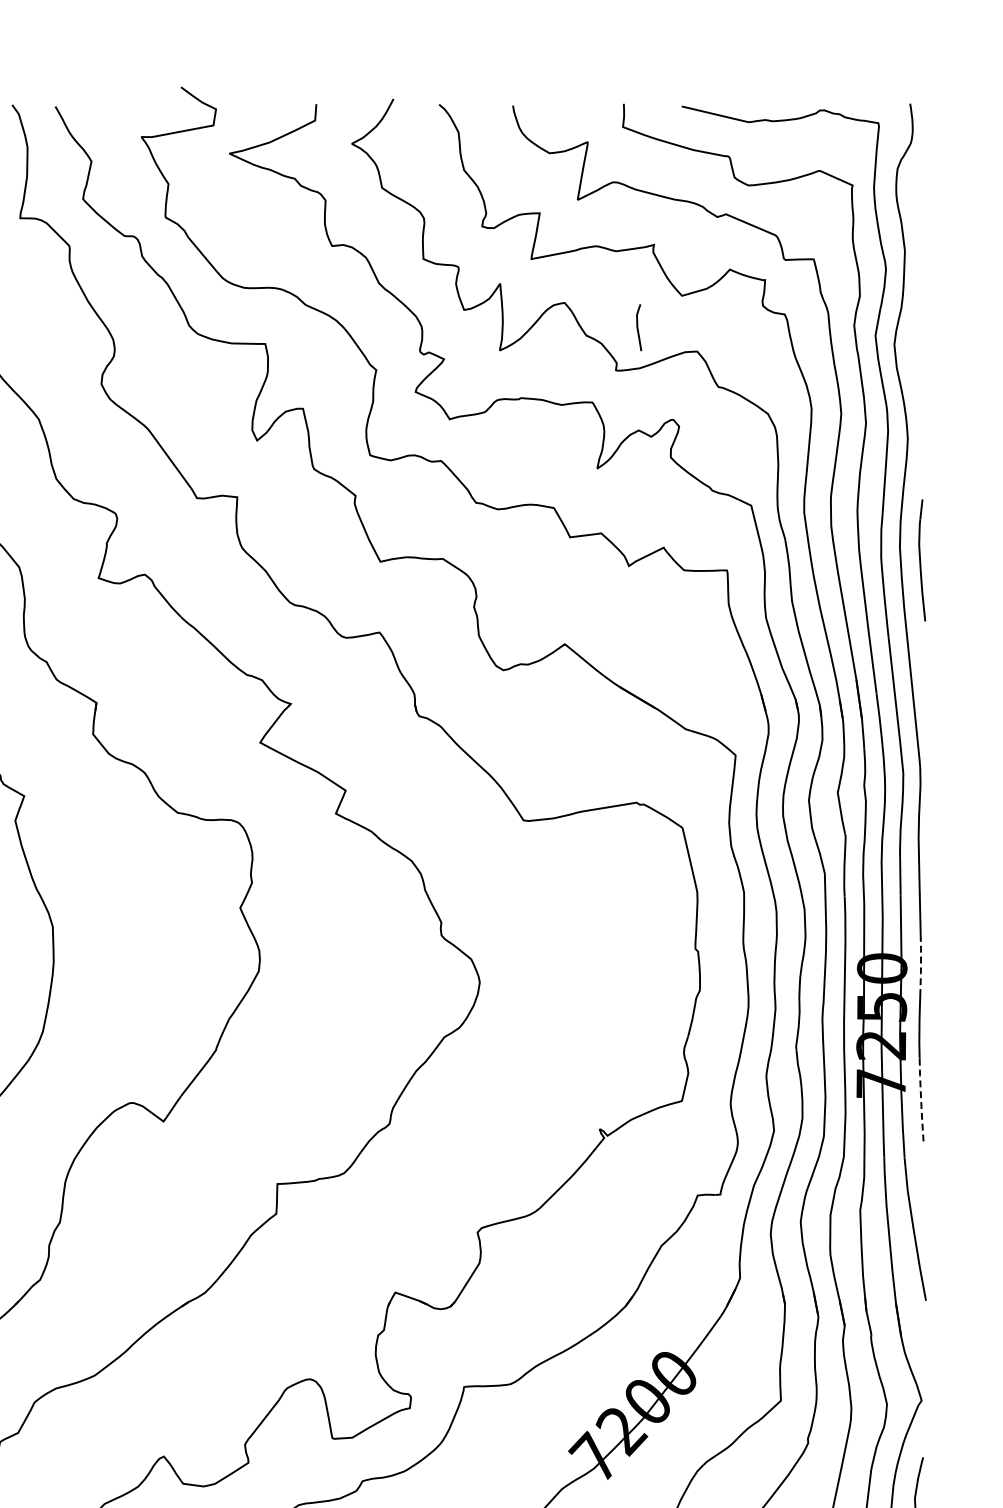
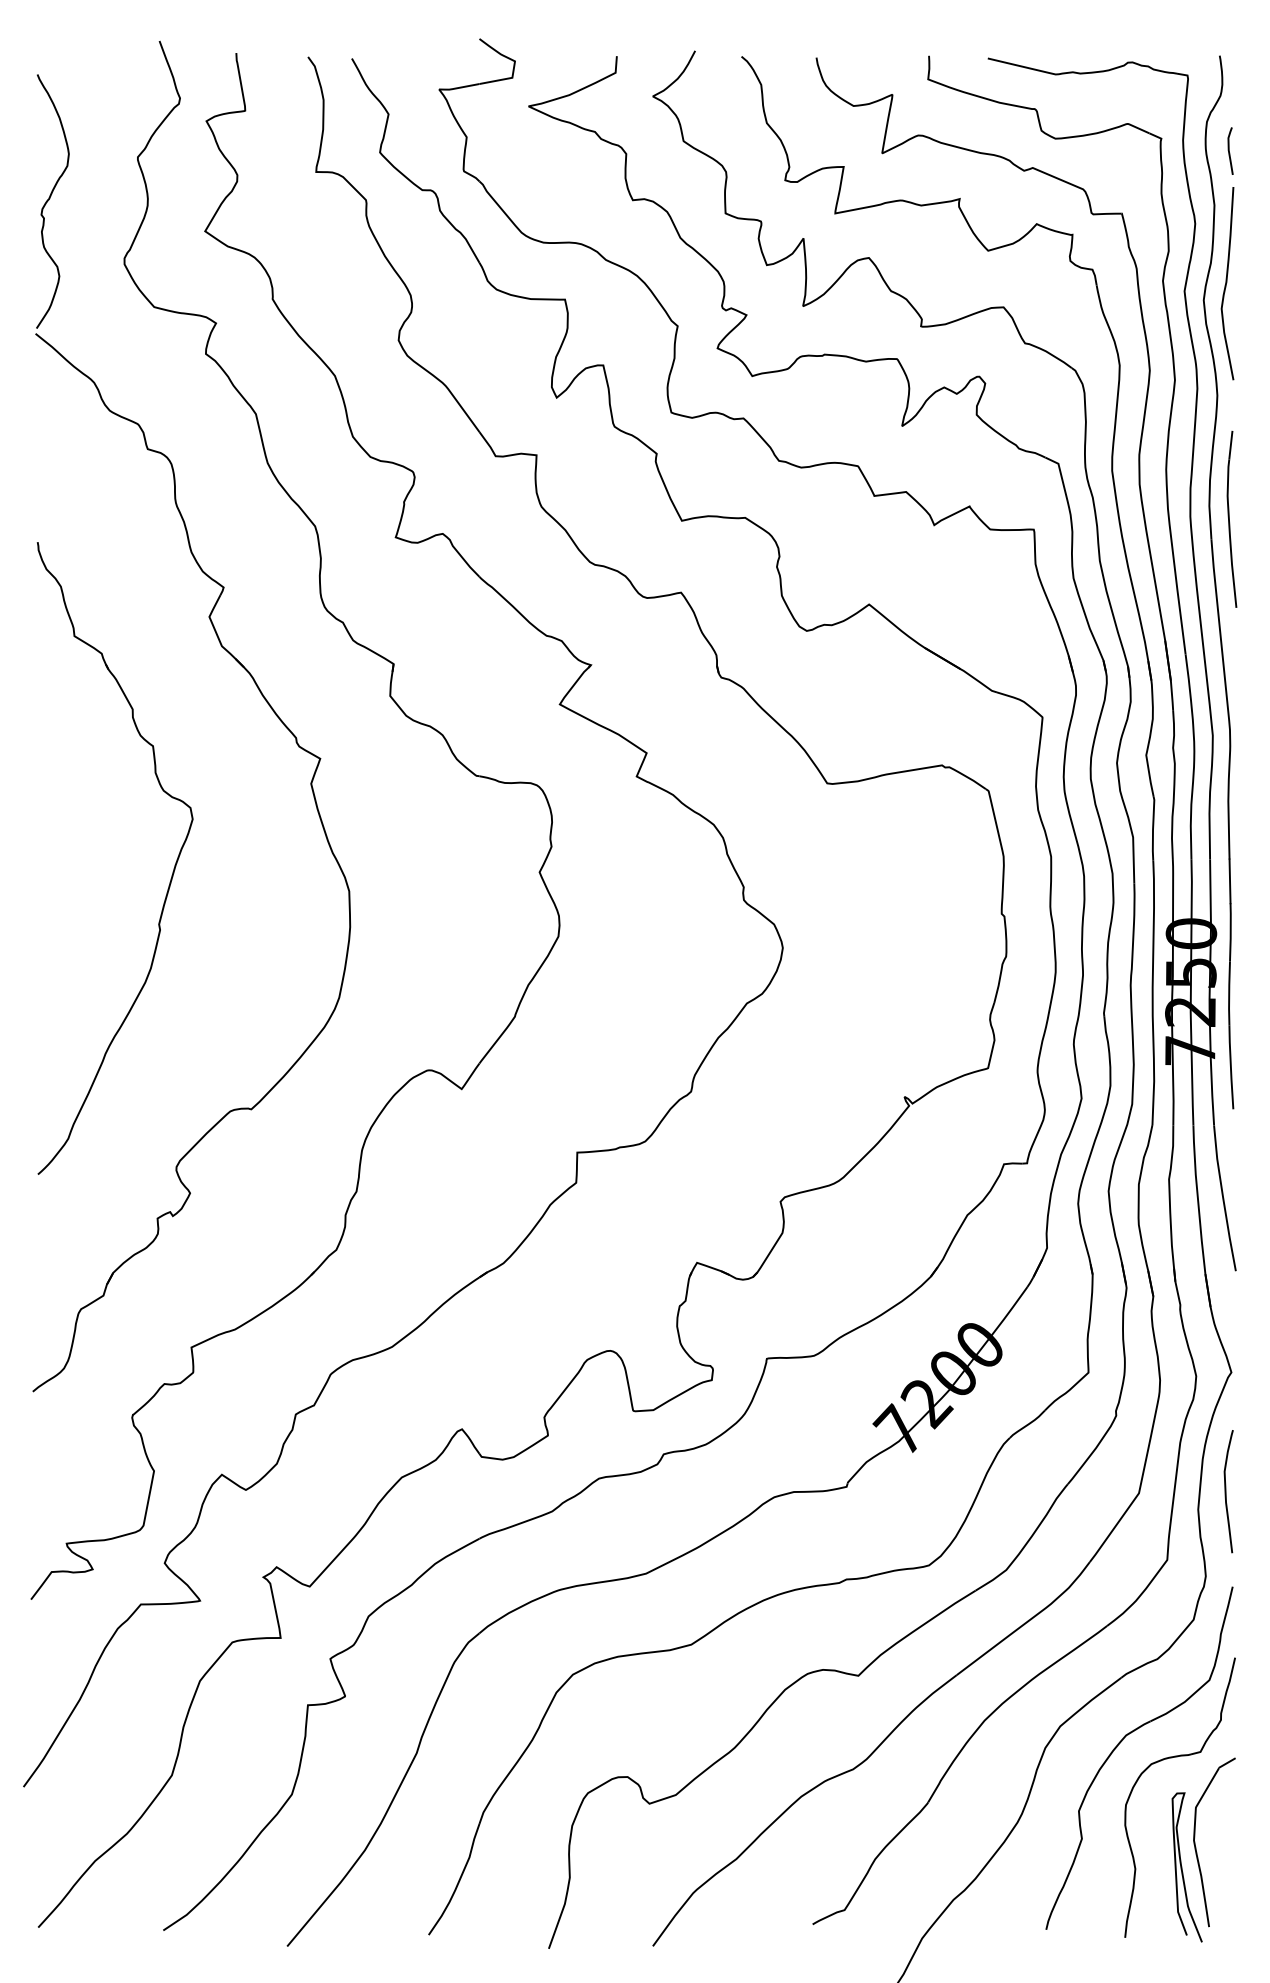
curve: (638, 327) -> (1229, 150), moved
curve: (917, 327) -> (1227, 282), added
part: (921, 560) -> (1231, 519), size x1.43
line: (920, 966) -> (1230, 931), dashed -> solid
line: (920, 1100) -> (1230, 1067), dashed -> solid

